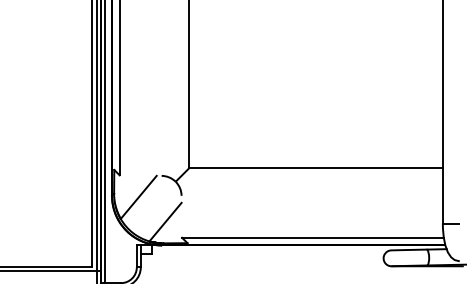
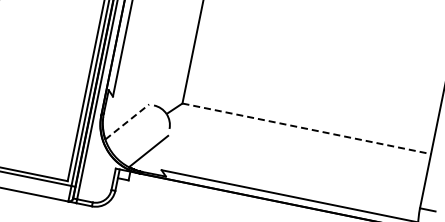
line: (315, 168) -> (306, 128), solid -> dashed
line: (139, 197) -> (127, 122), solid -> dashed

